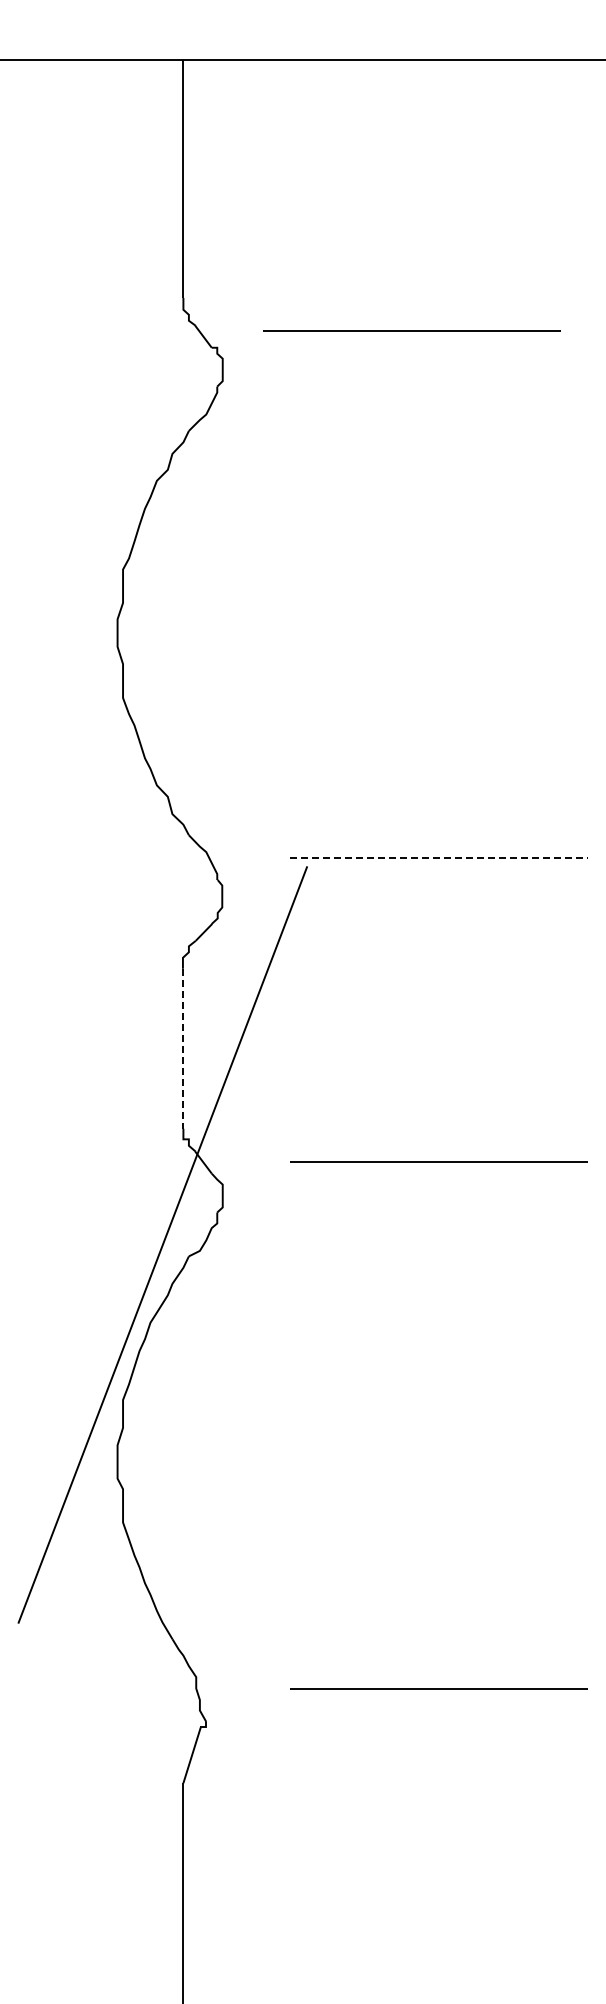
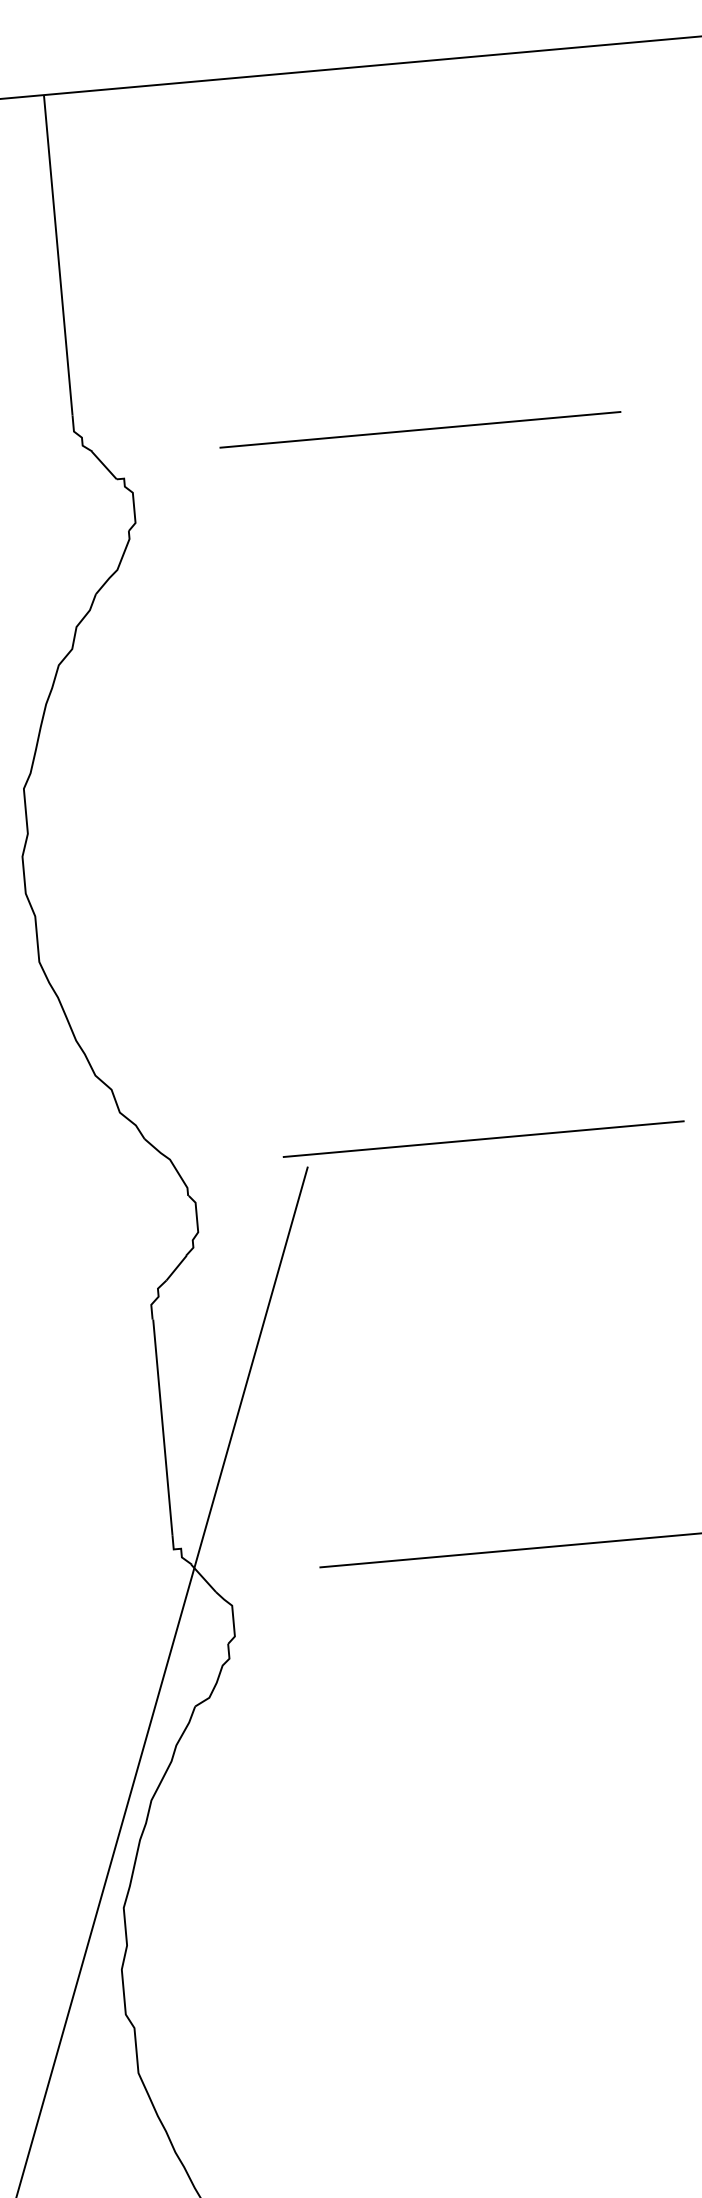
line: (411, 330) -> (420, 428), moved
line: (439, 857) -> (484, 1138), dashed -> solid
line: (183, 1049) -> (163, 1428), dashed -> solid

